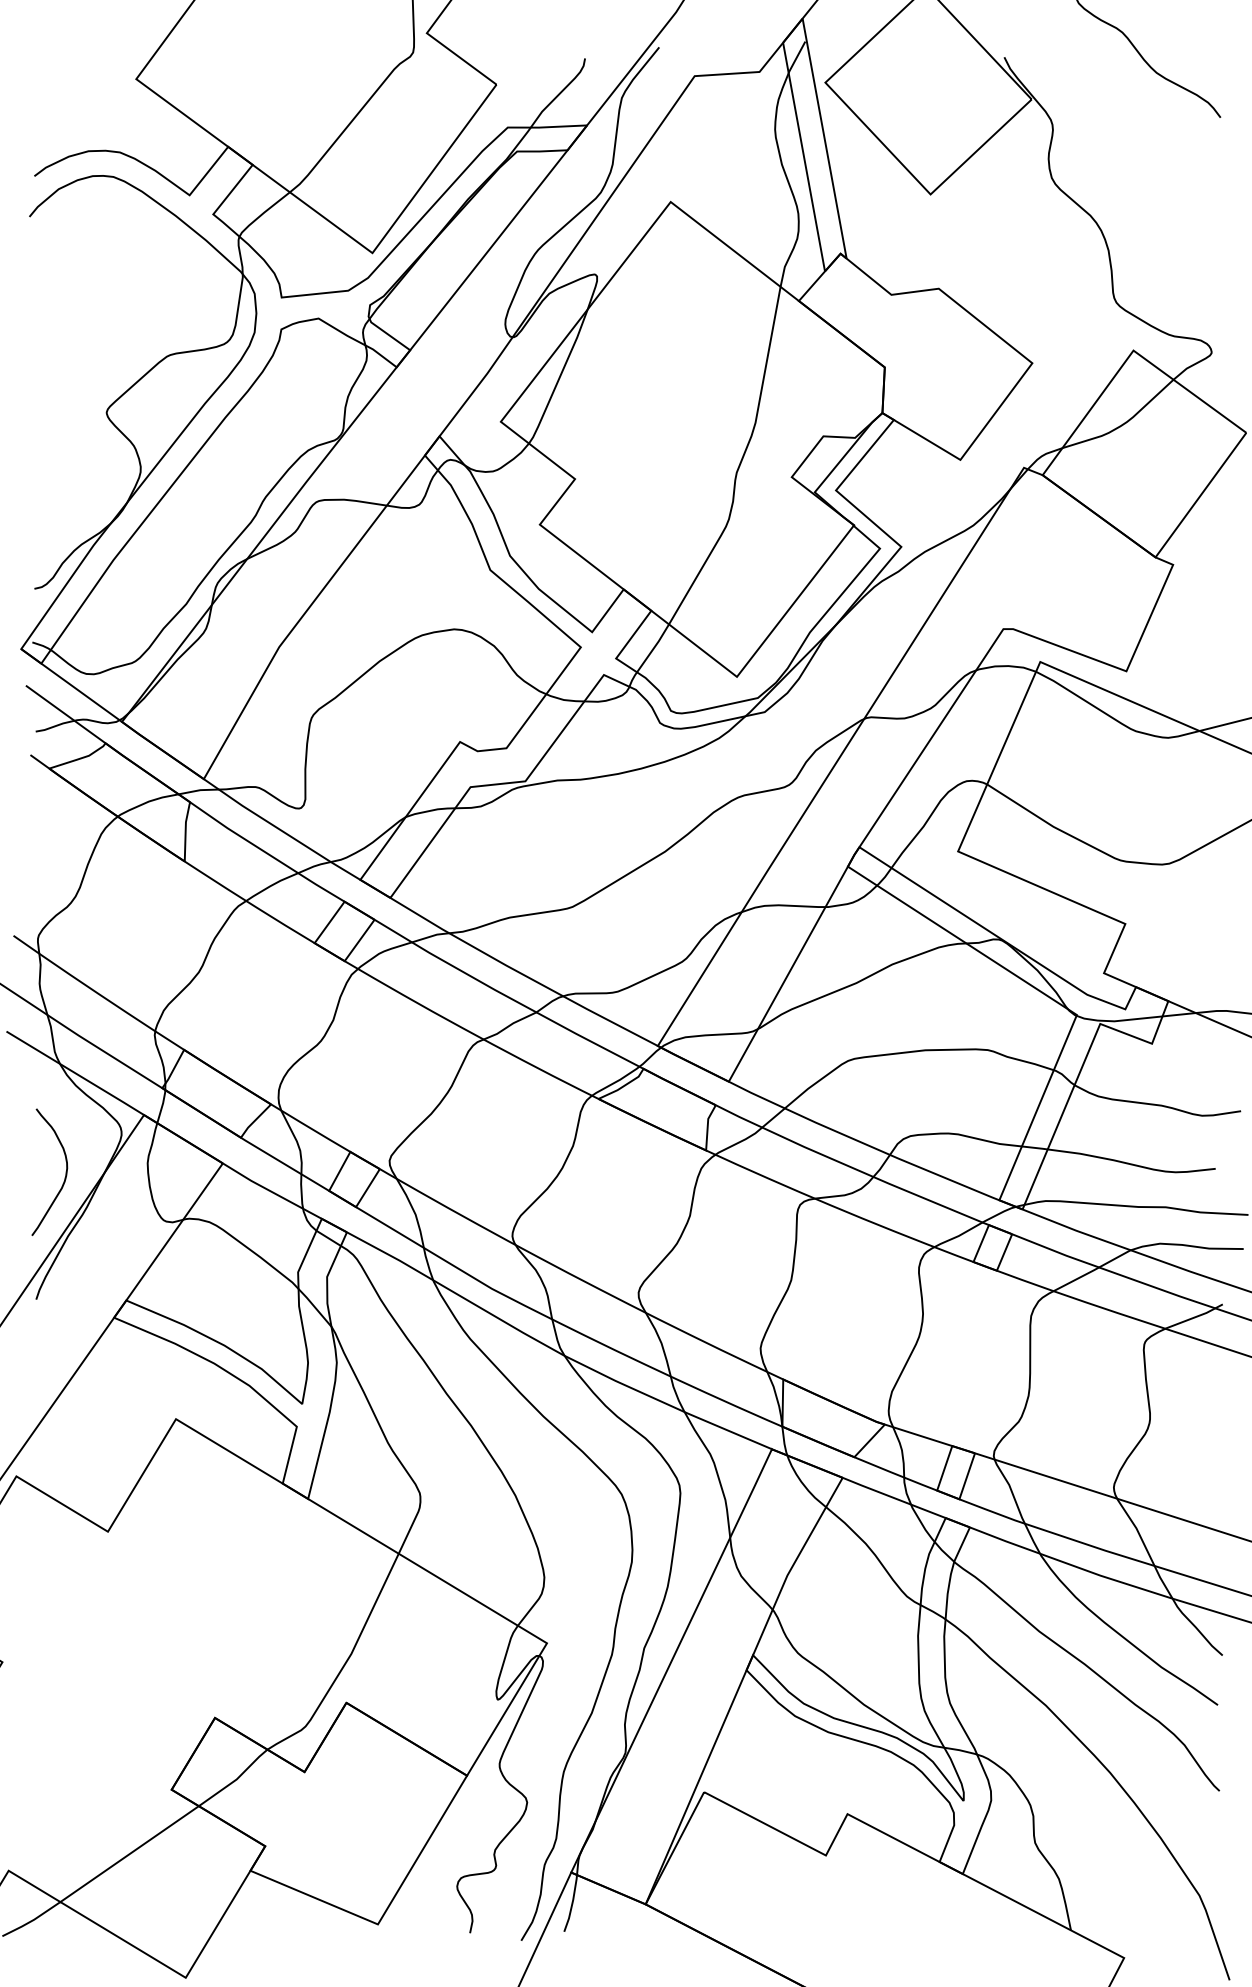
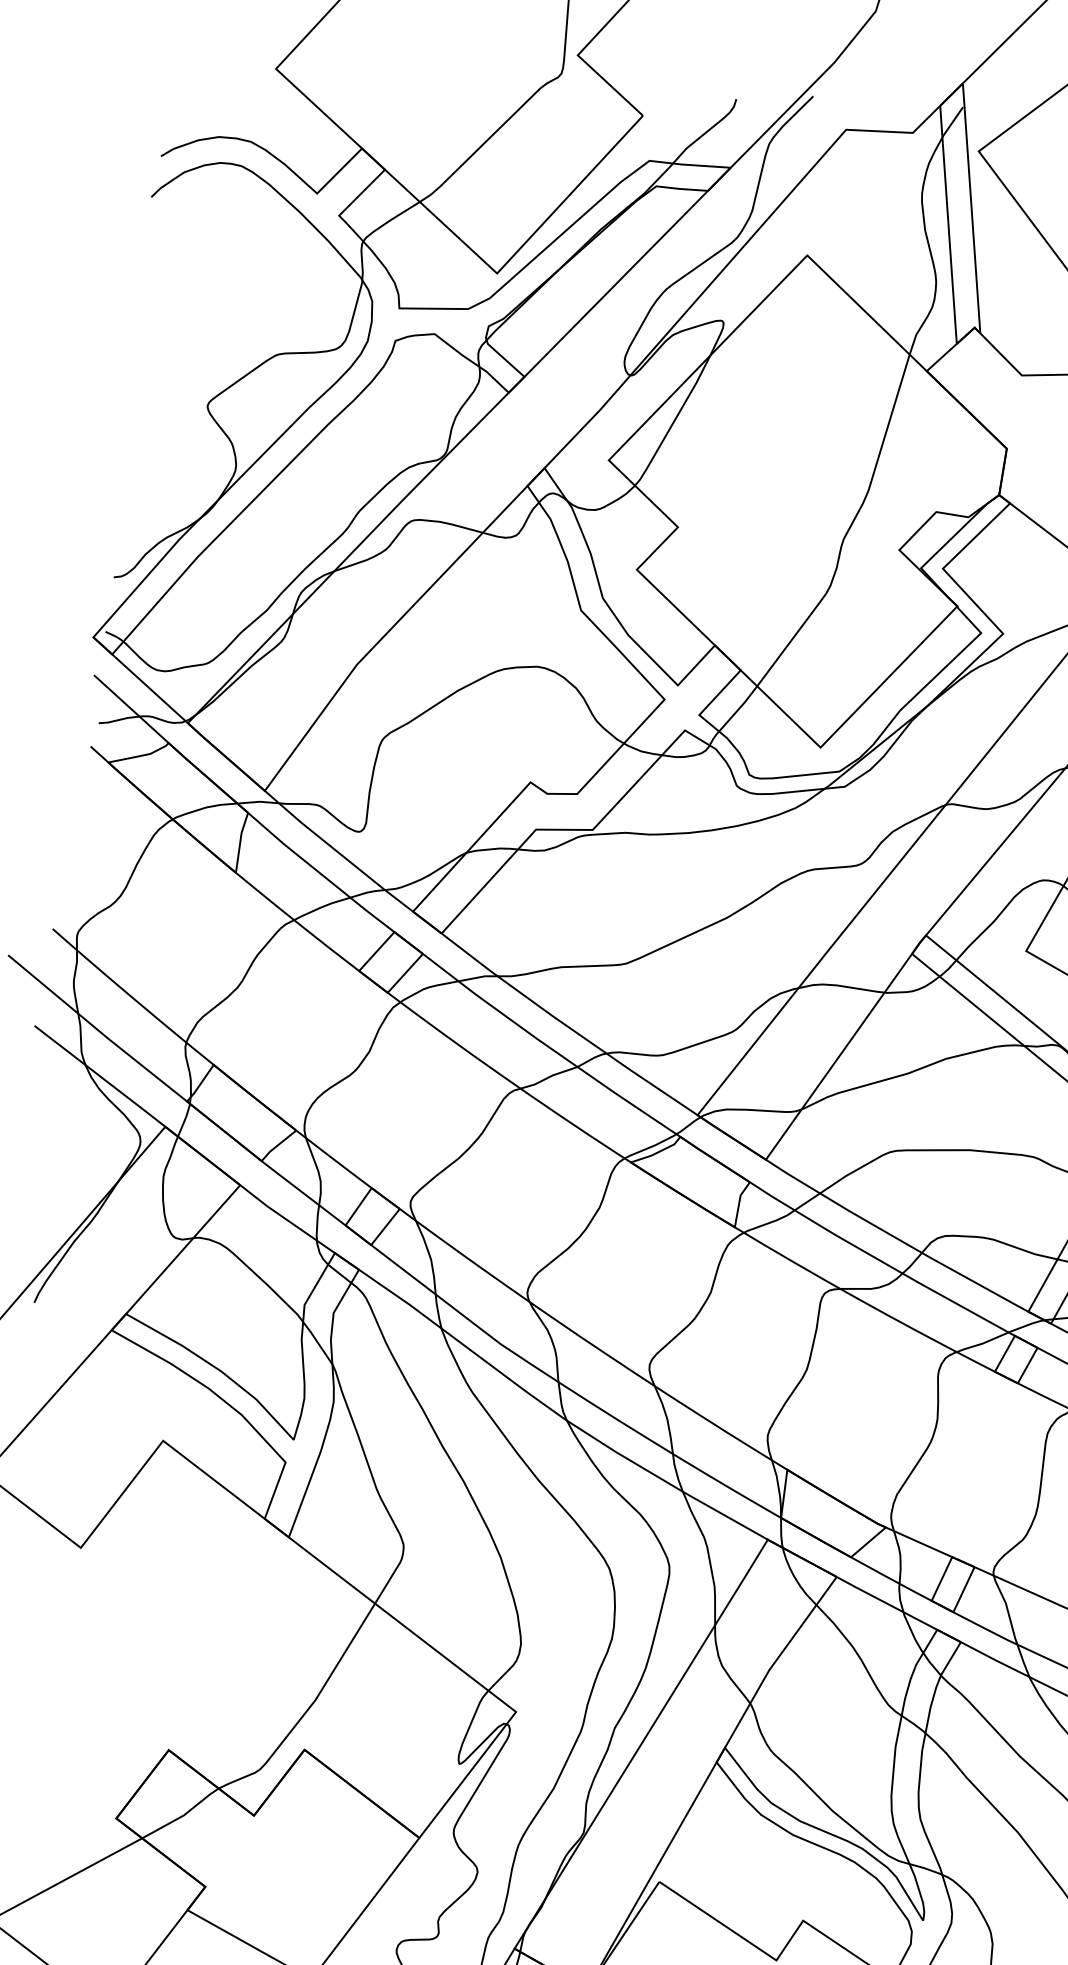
curve: (65, 1171) -> (78, 1175), removed

